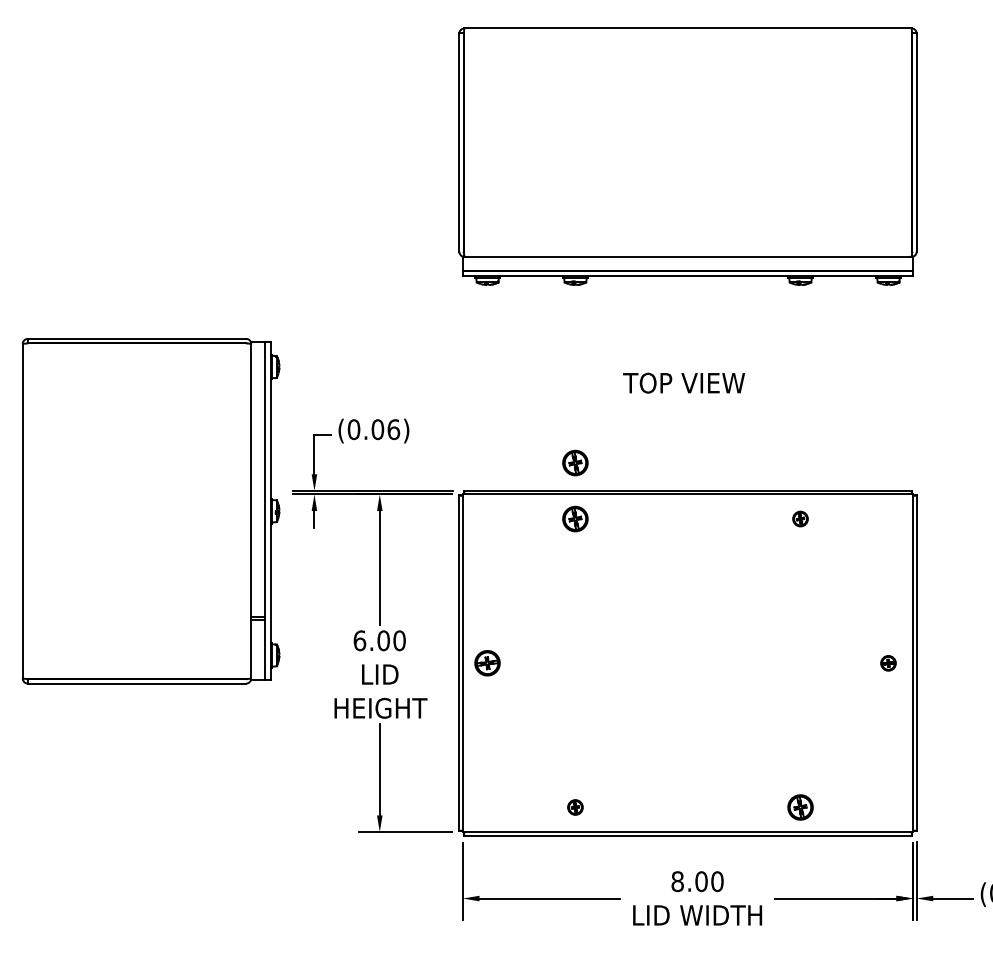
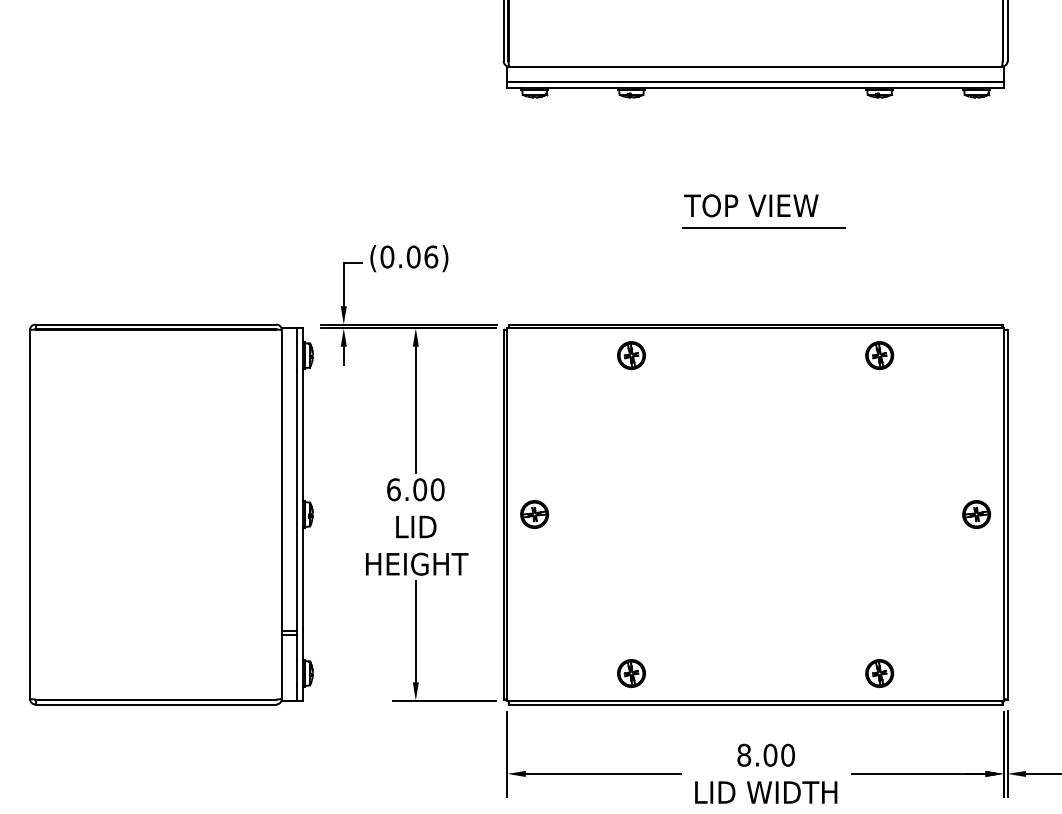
line: (695, 403) -> (763, 228), added
part: (575, 462) -> (631, 293), removed
part: (150, 511) -> (170, 514), moved
part: (800, 518) -> (879, 354), size x1.67
part: (888, 663) -> (976, 514), size x1.67
part: (575, 807) -> (631, 673), size x1.67

